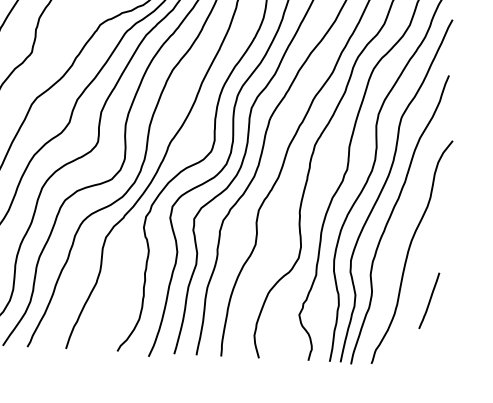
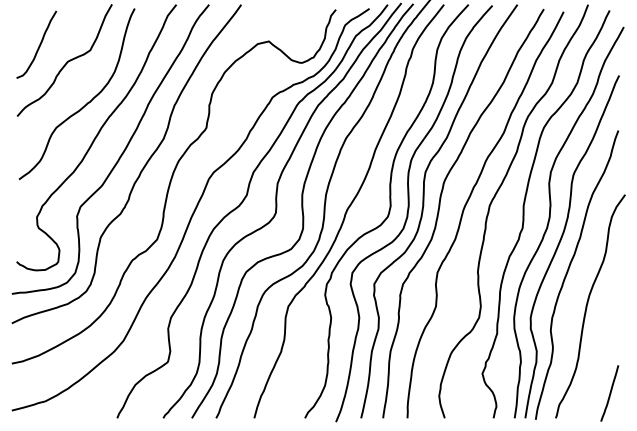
line: (429, 300) -> (609, 393), moved

